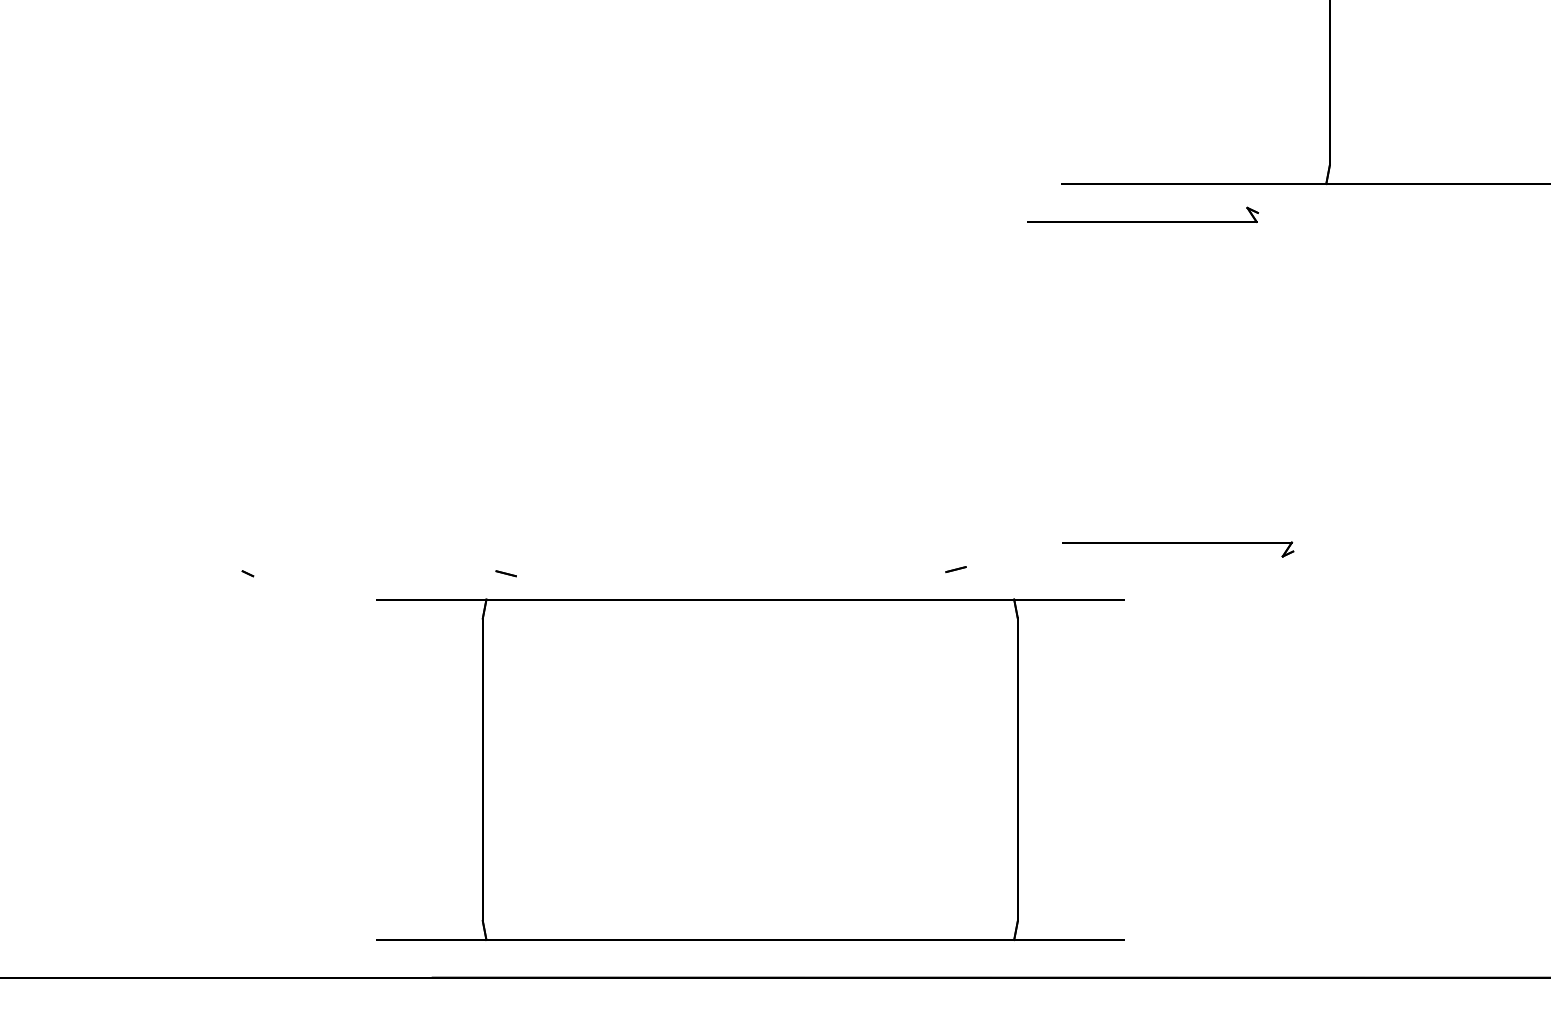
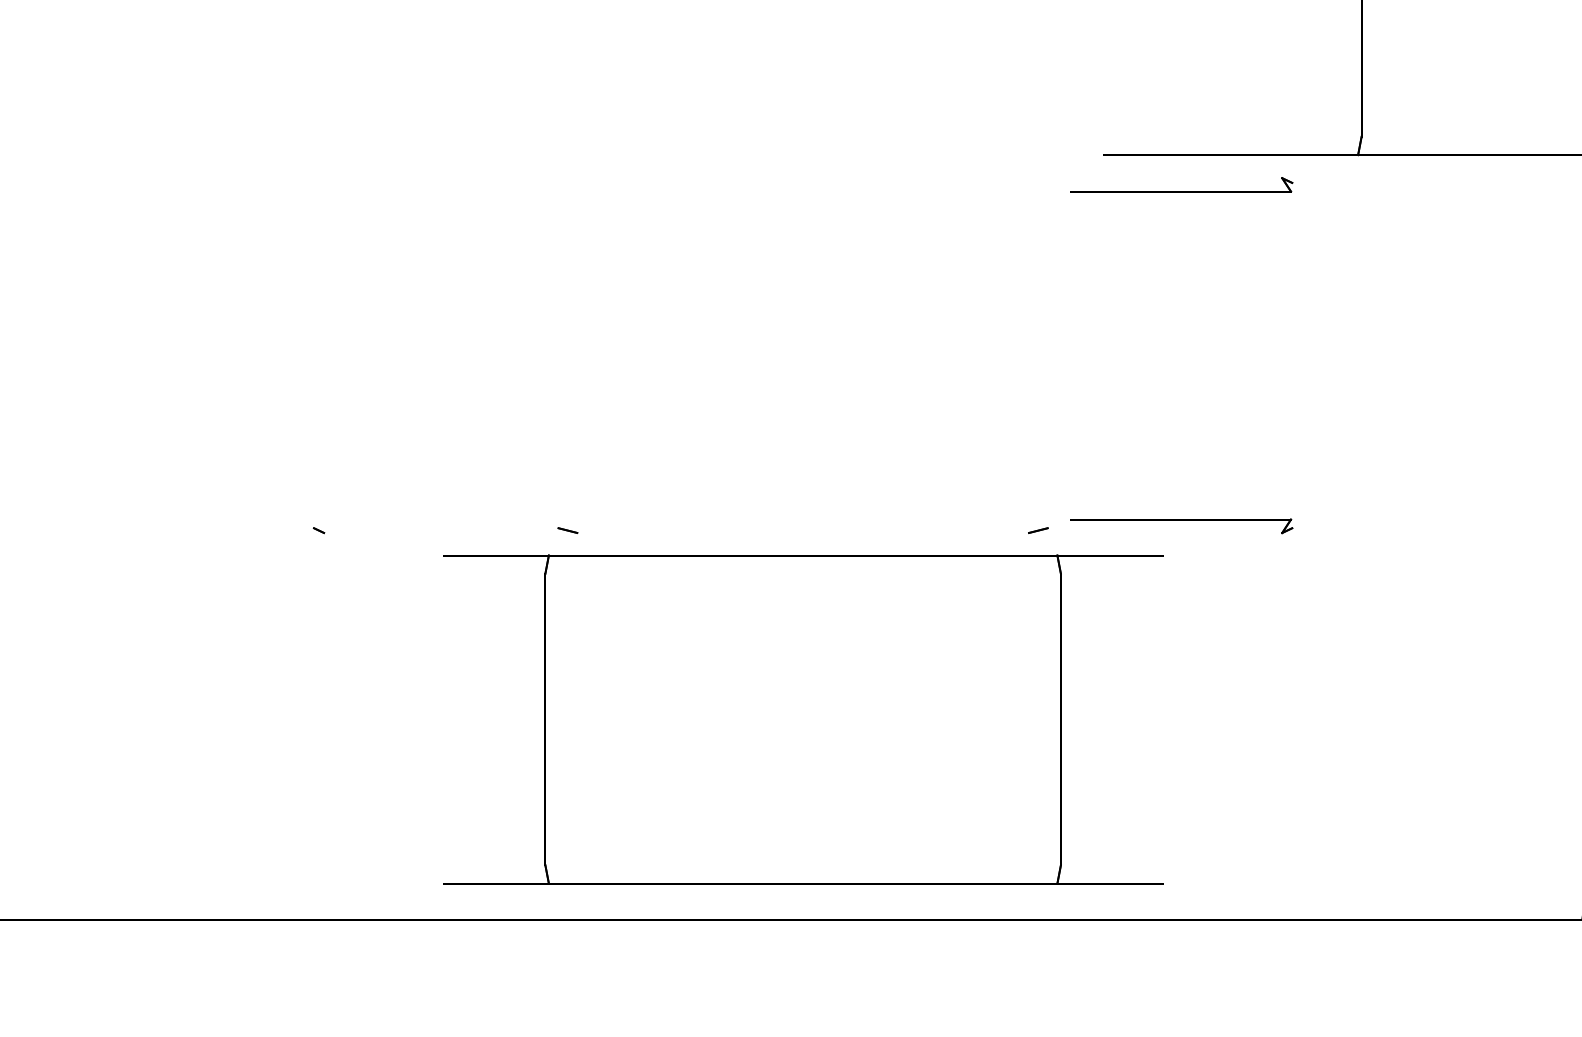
part: (1178, 549) -> (1181, 526), moved
line: (956, 569) -> (1038, 530), moved

